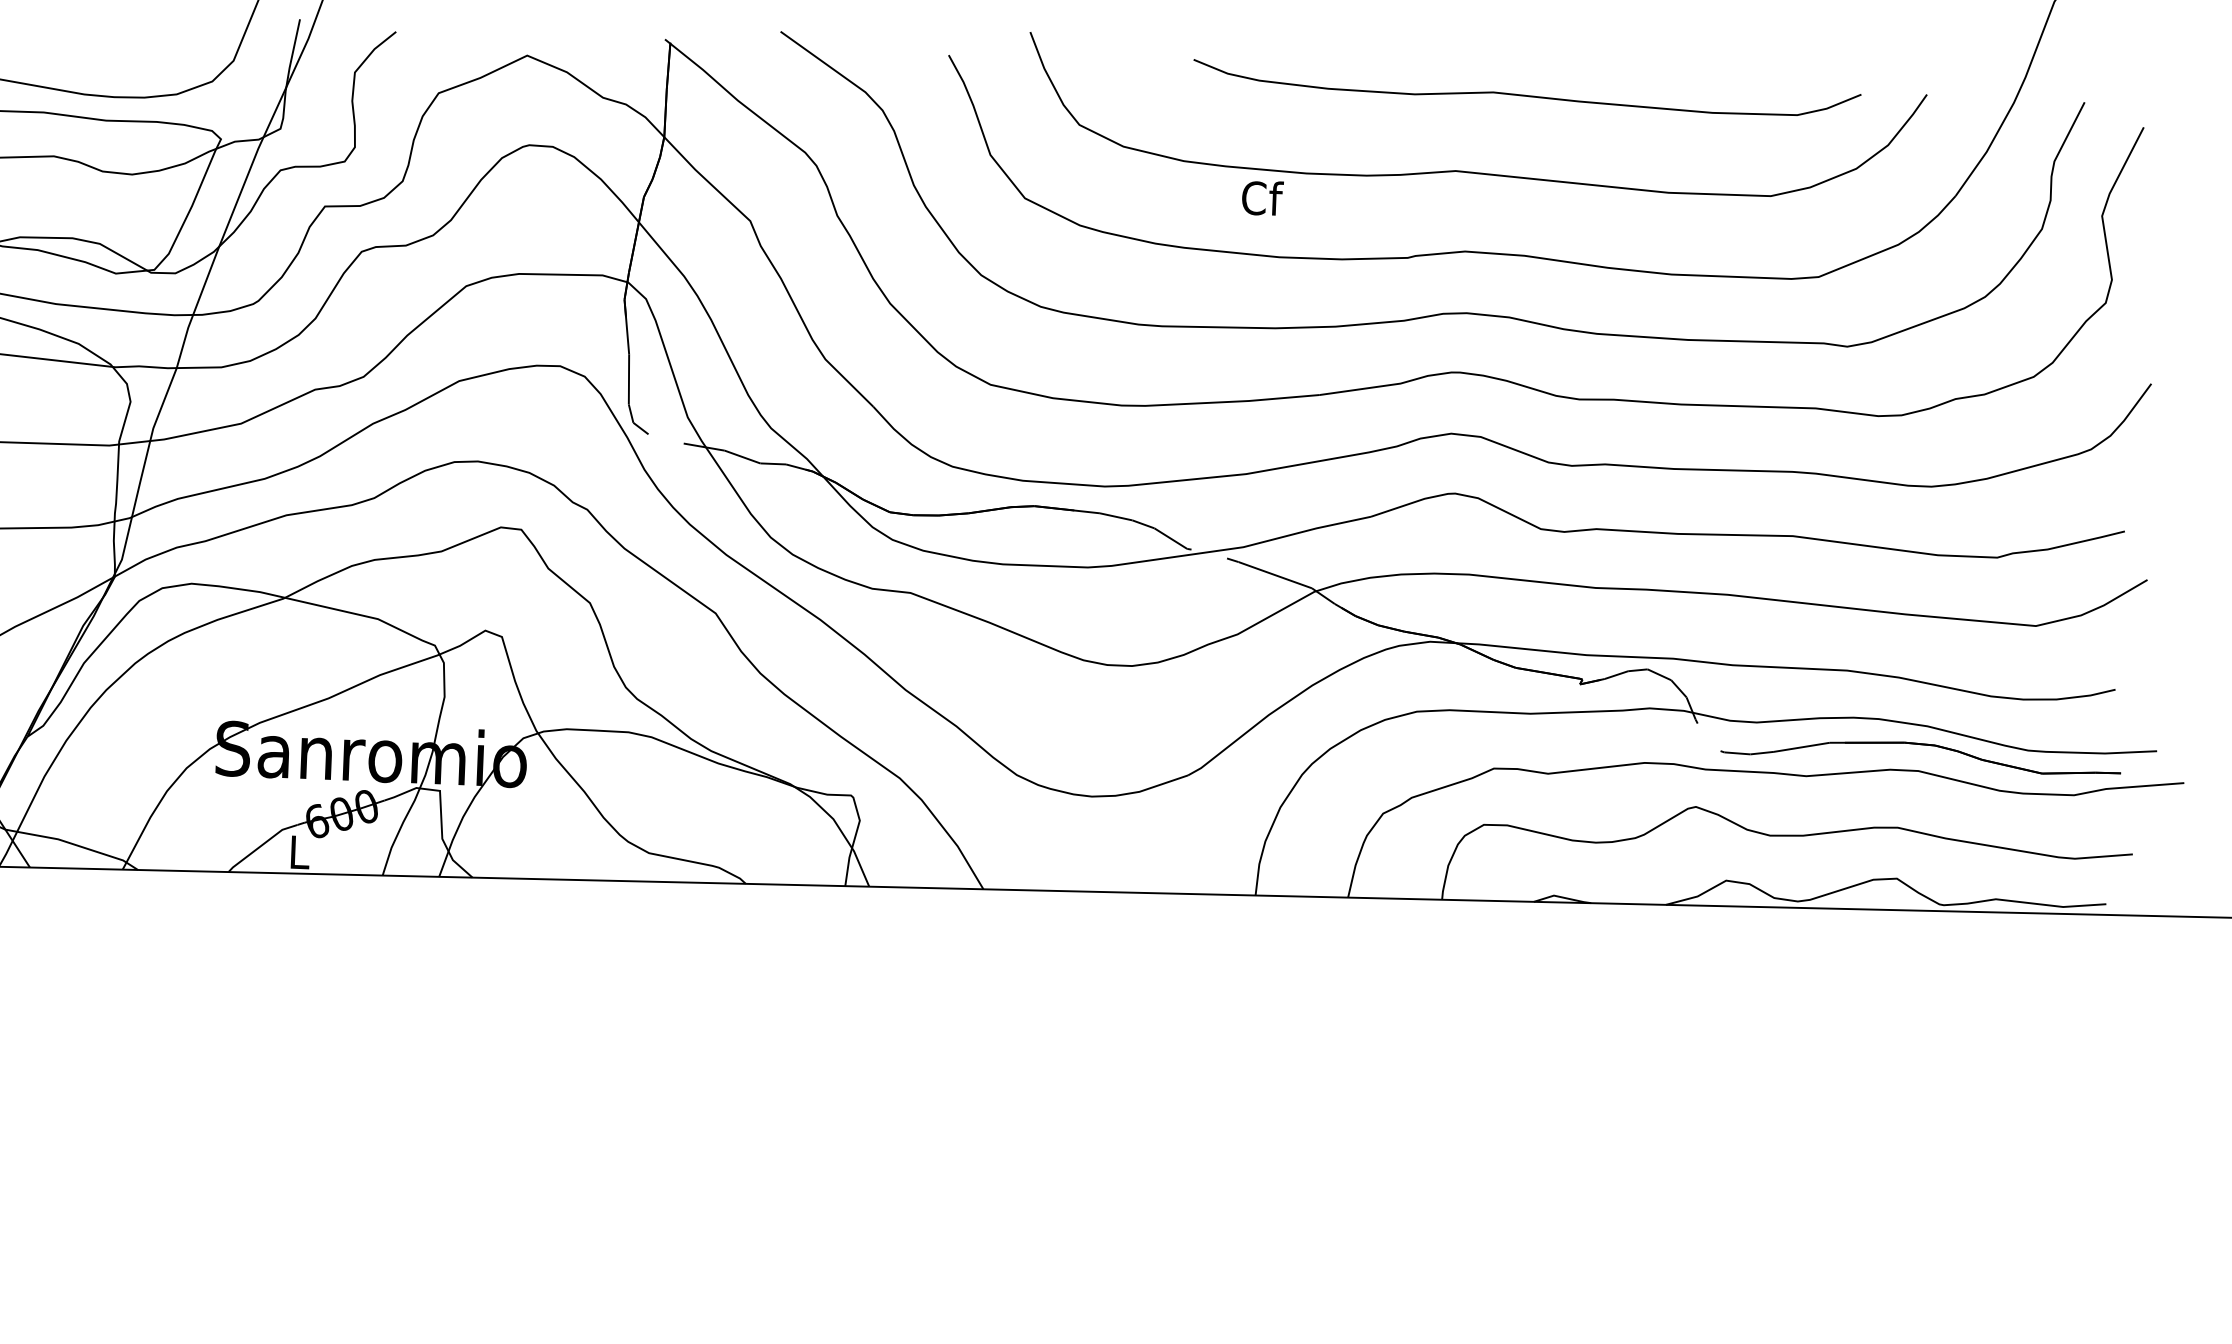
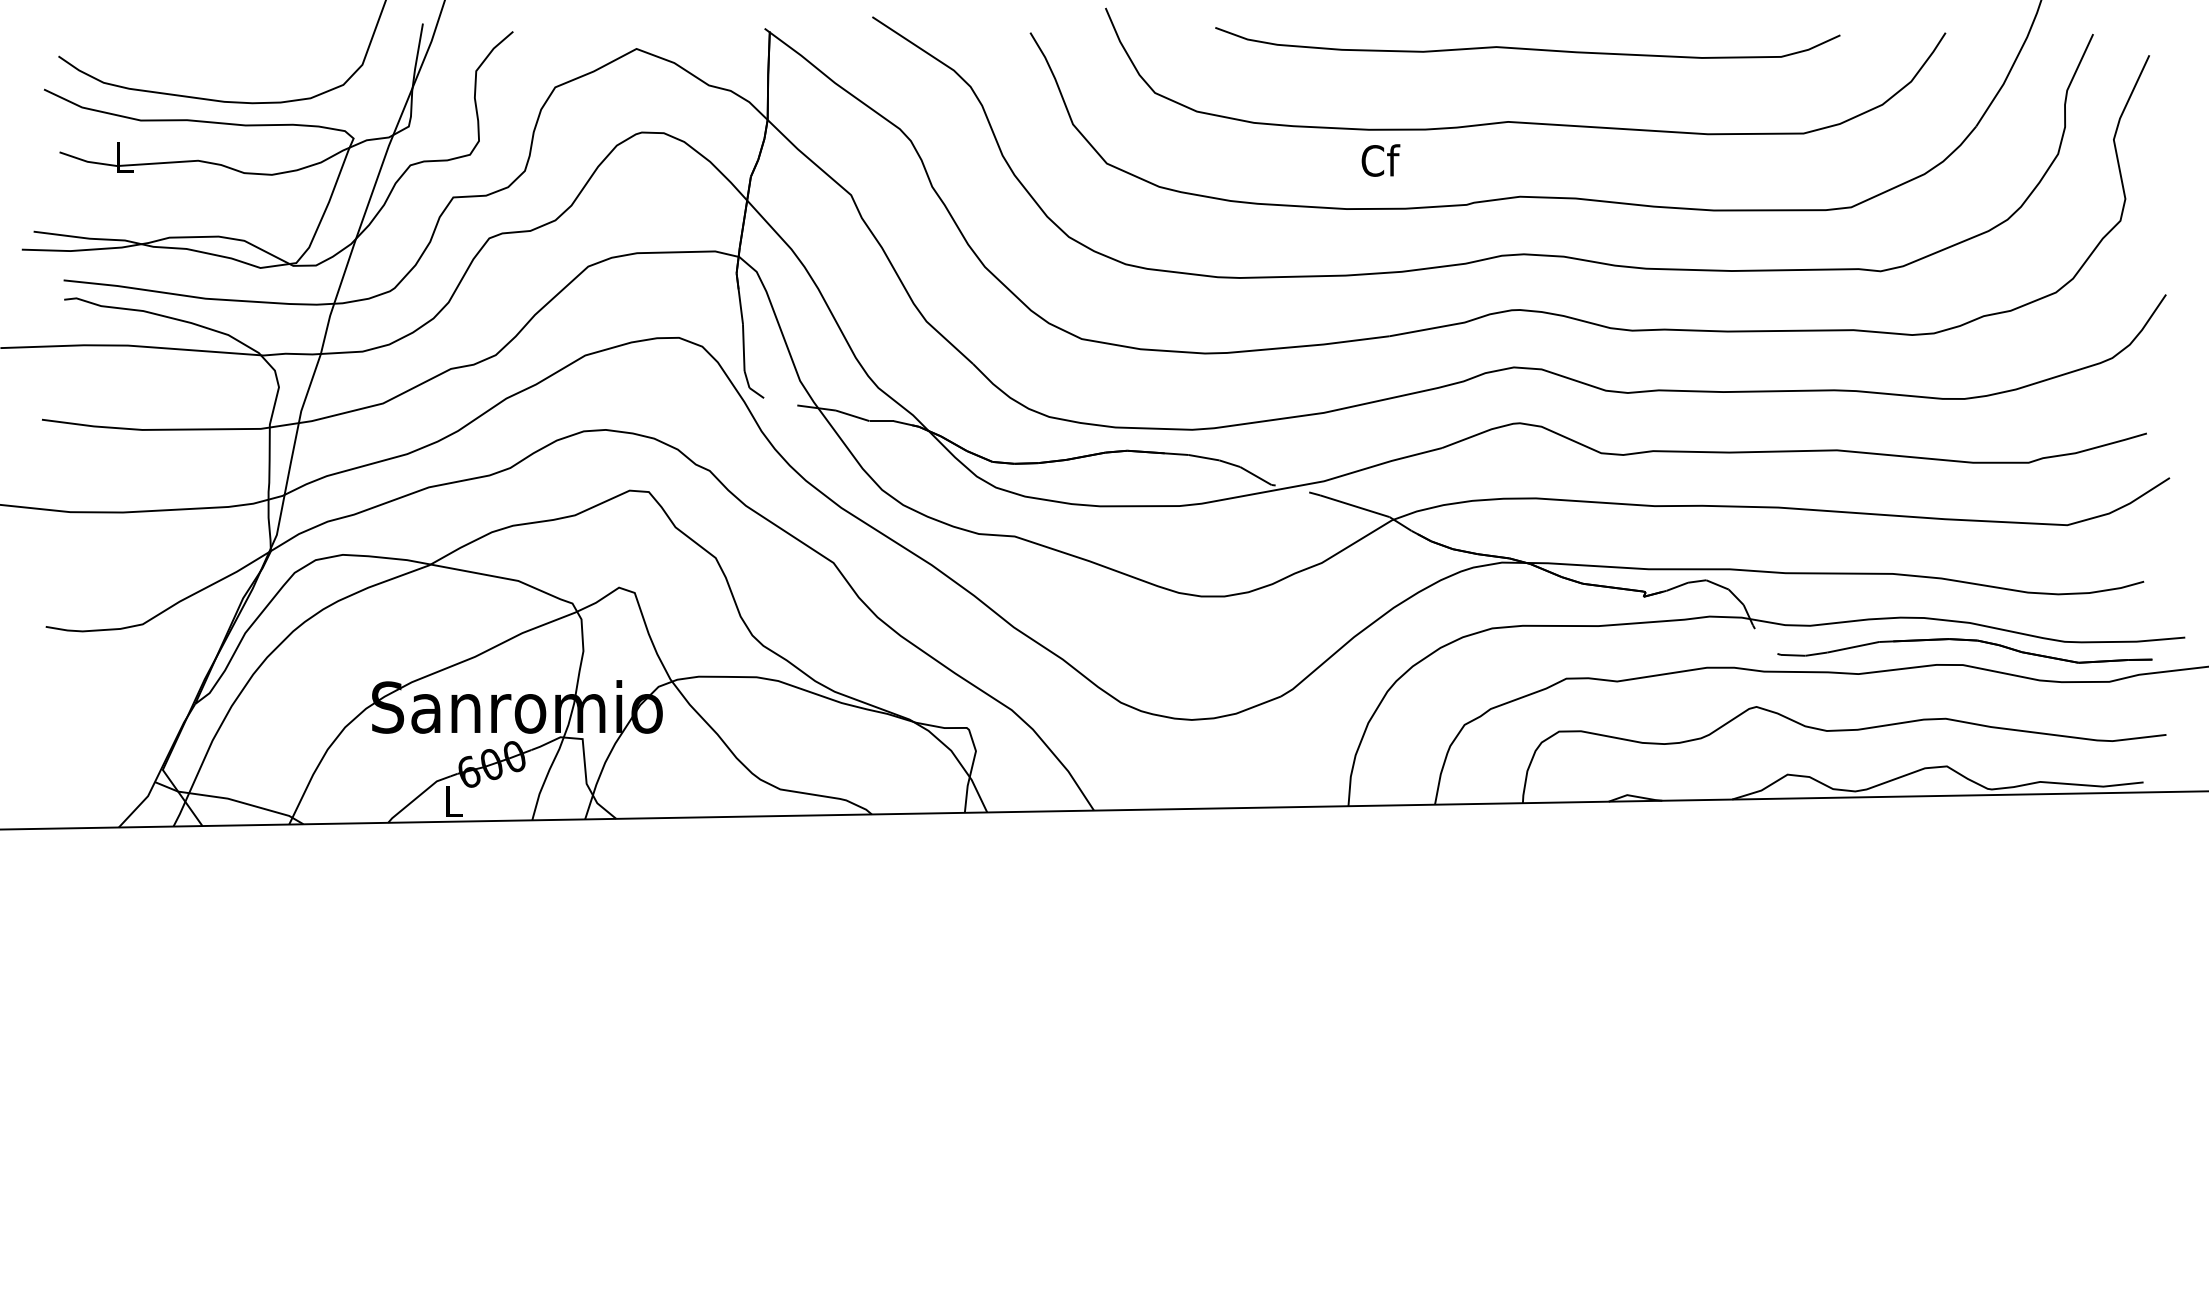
curve: (1526, 95) -> (1527, 48), moved
text: (1262, 198) -> (1380, 160), moved

